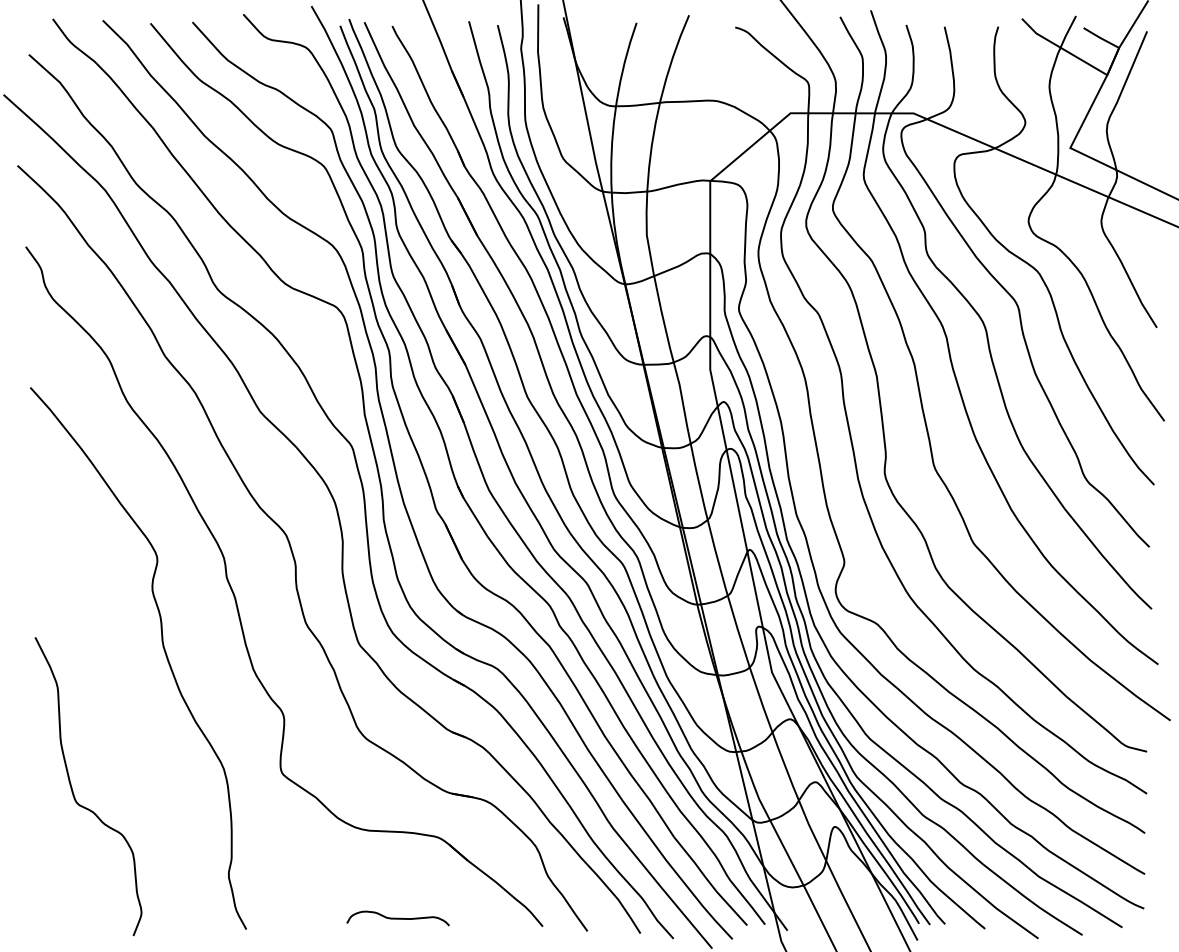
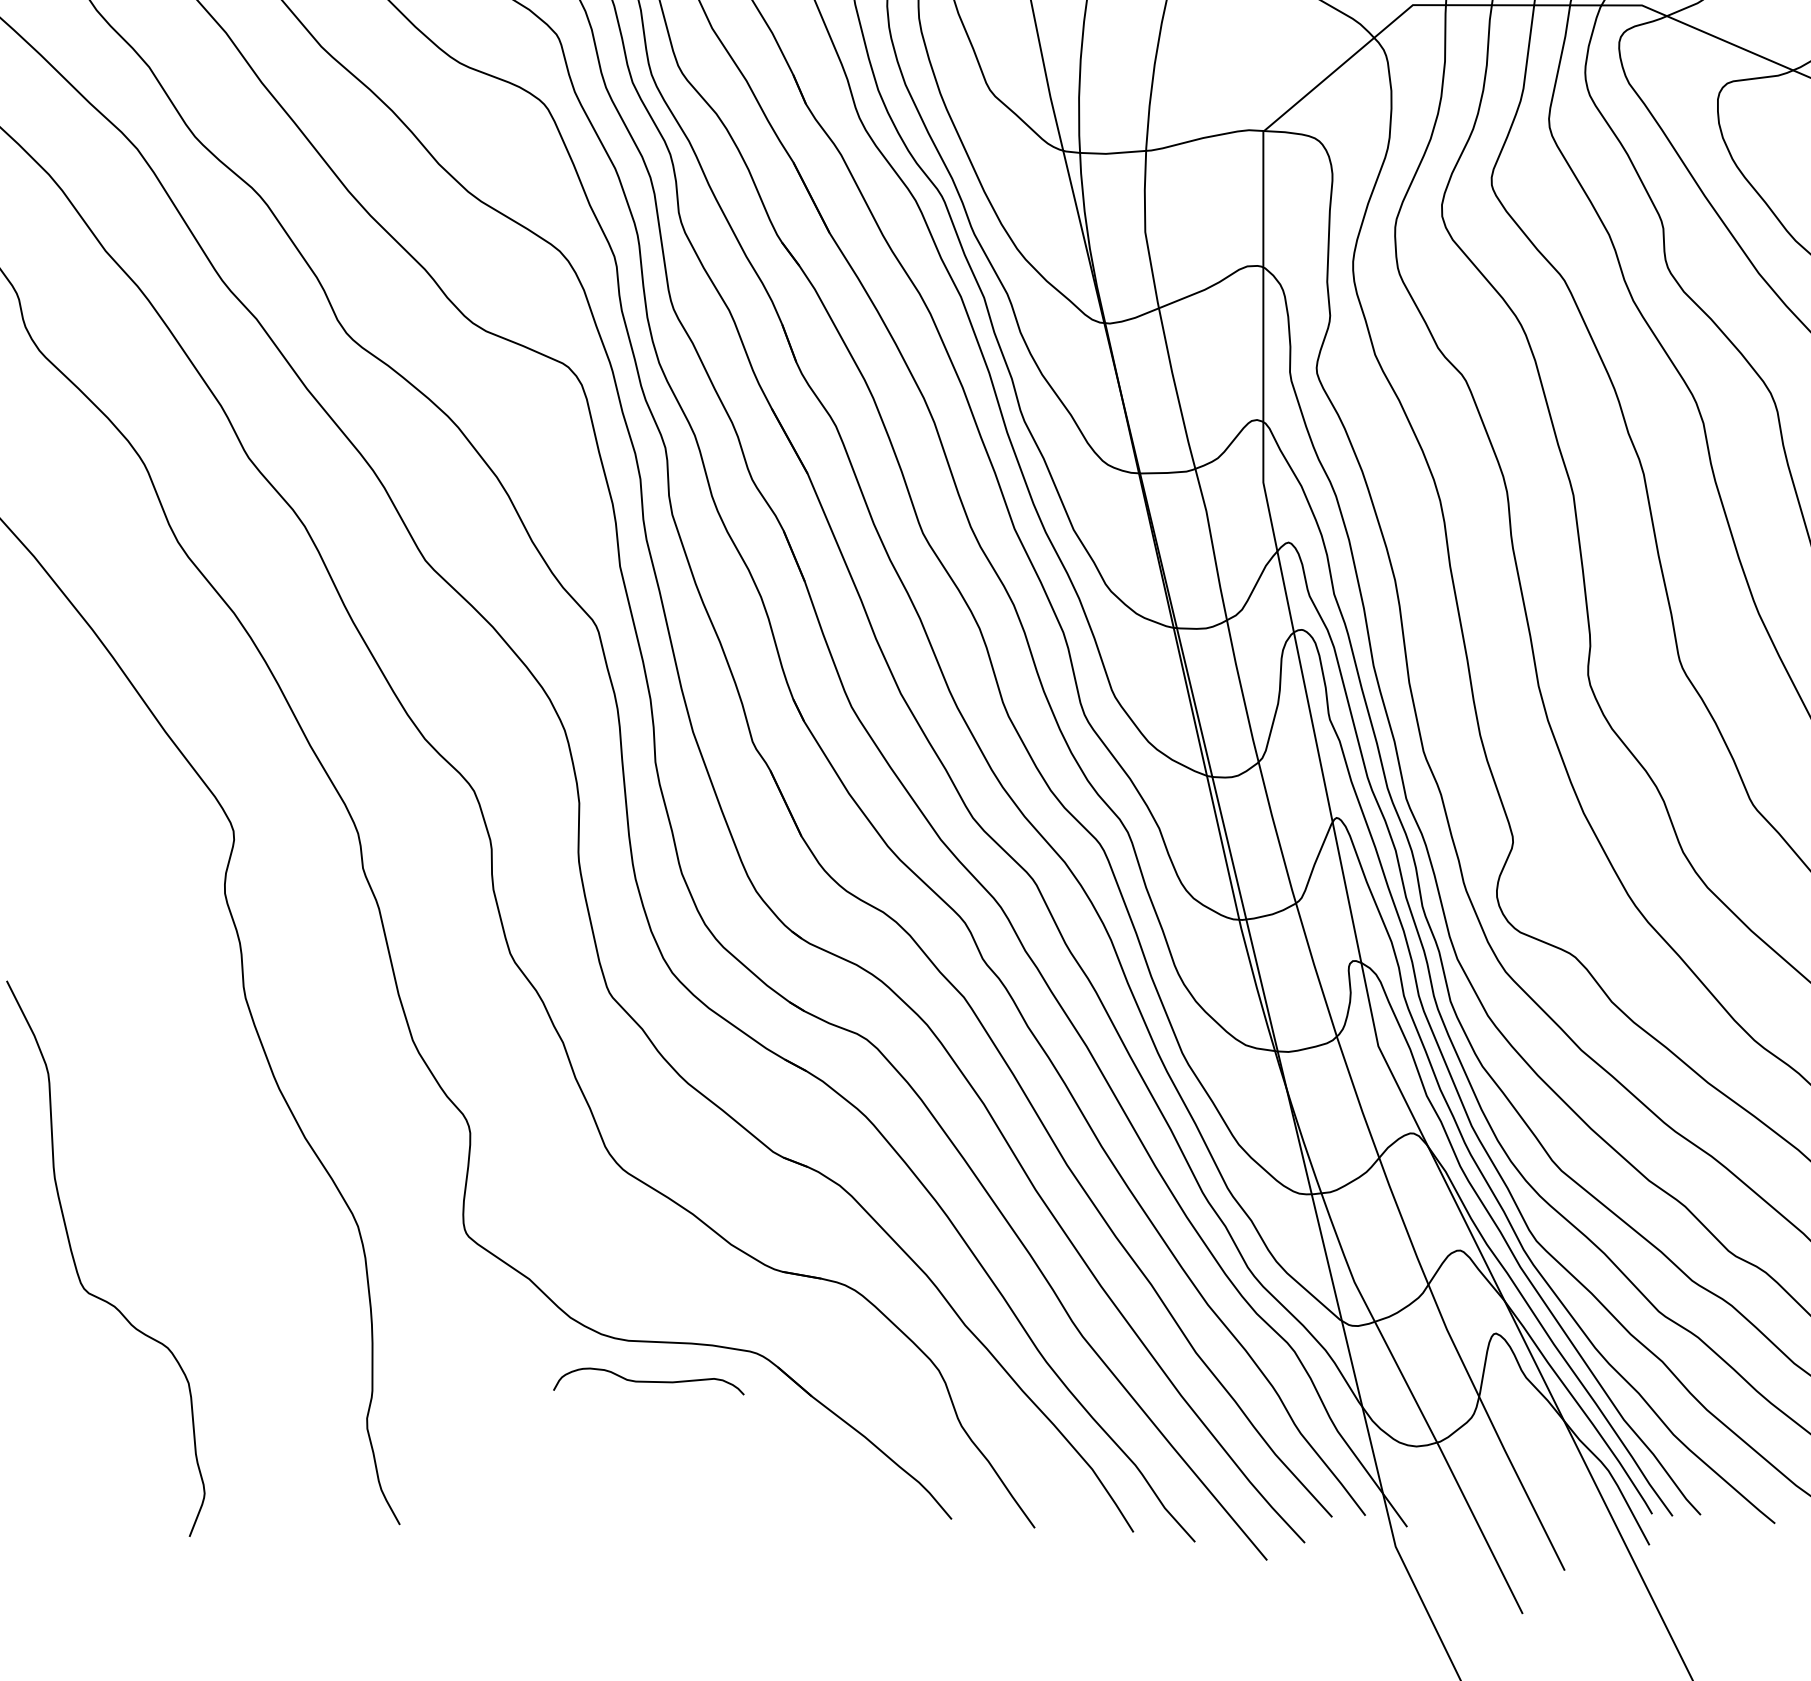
curve: (397, 918) -> (647, 1381), moved

